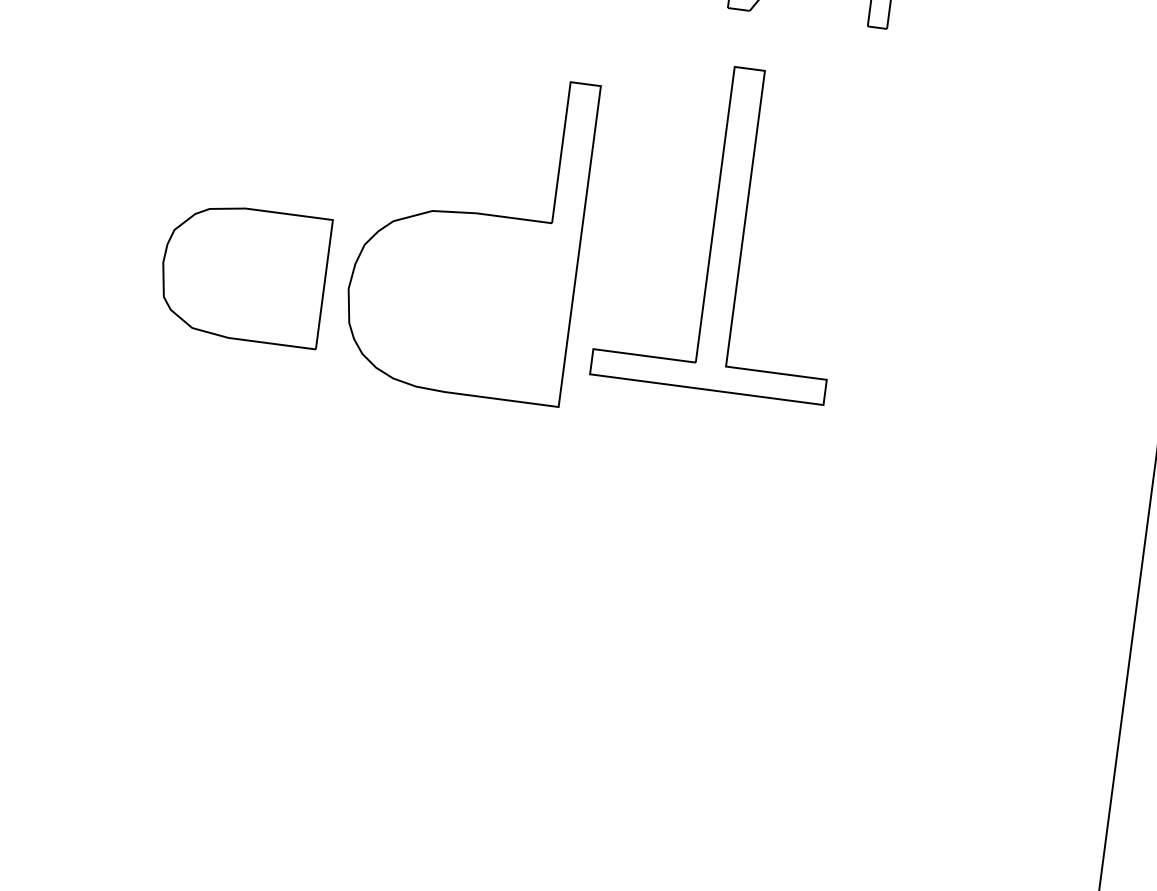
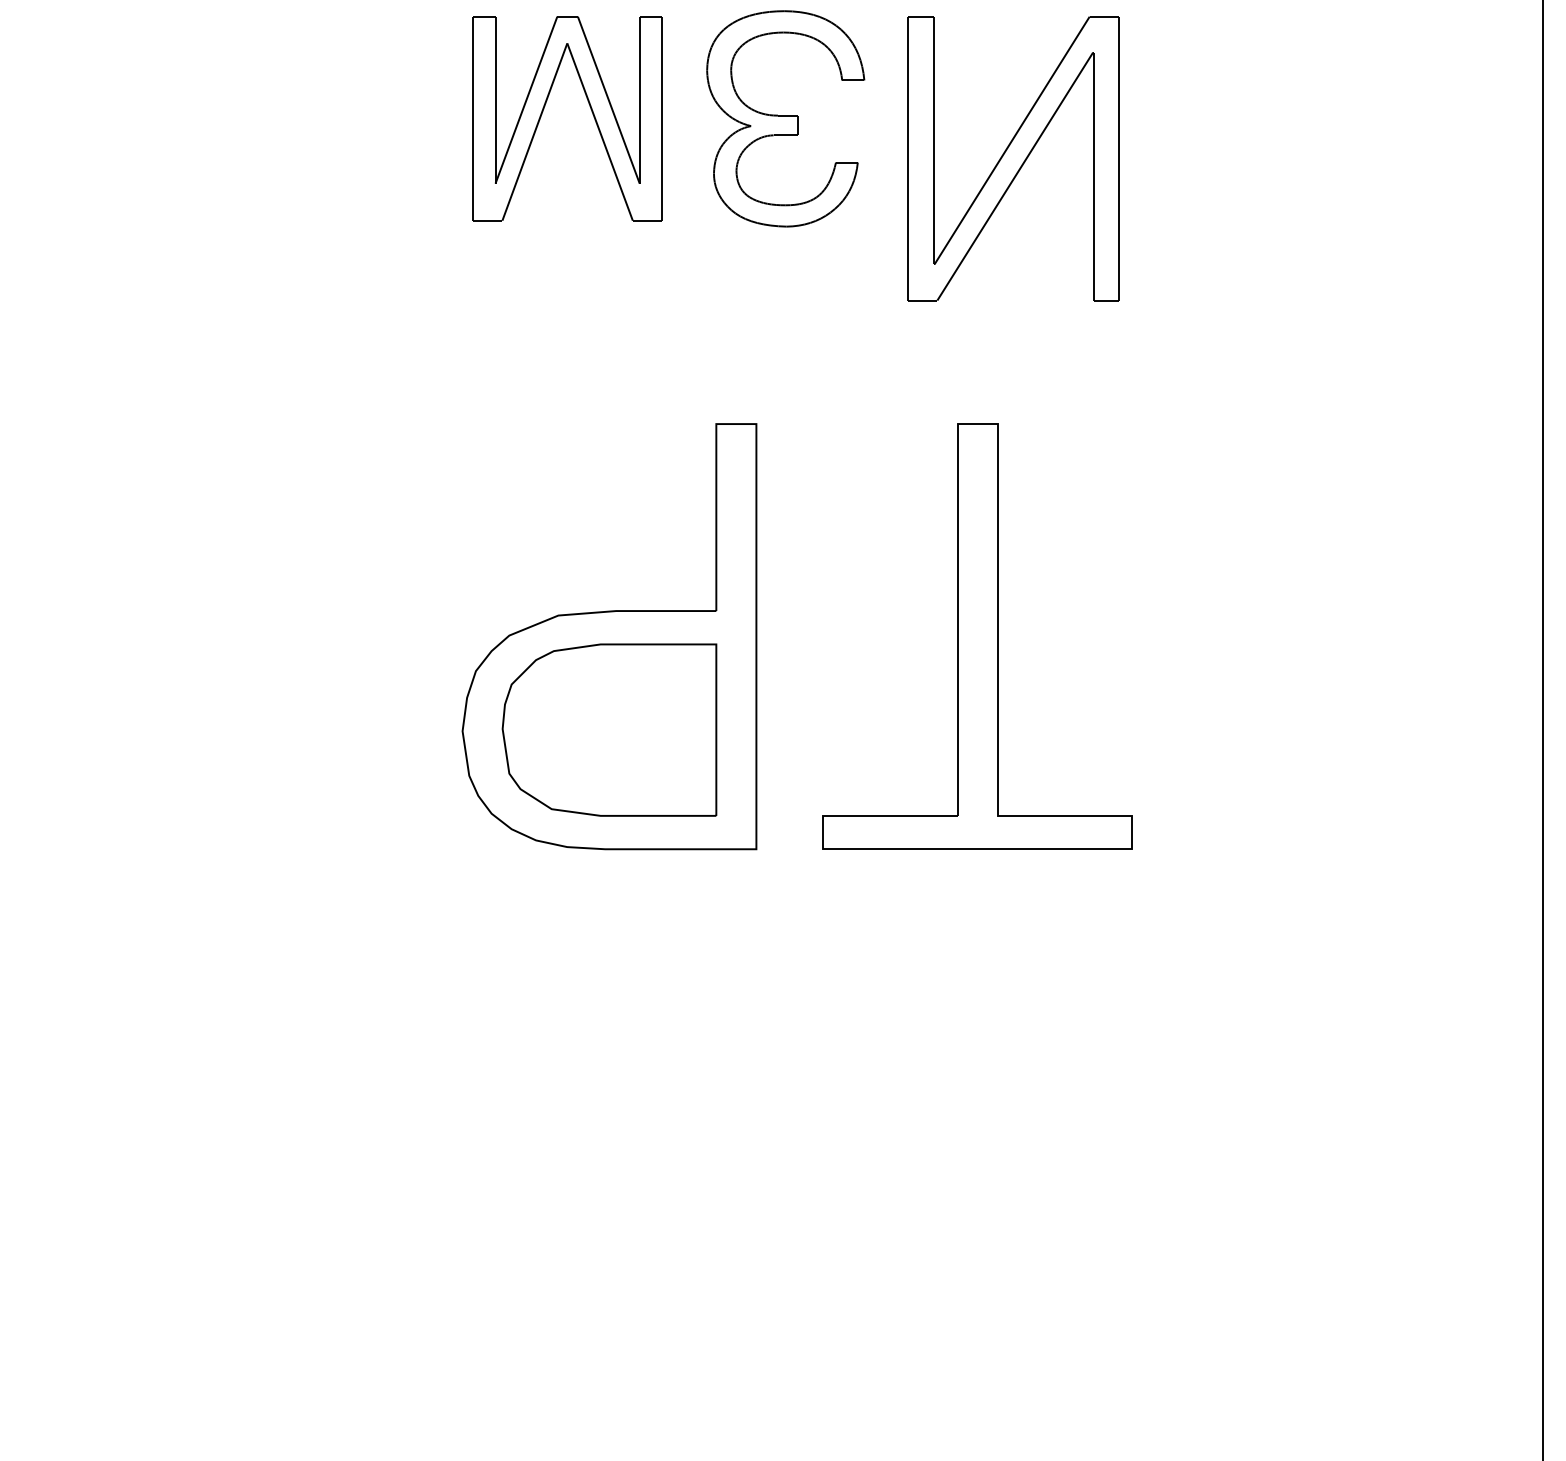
part: (728, 229) -> (977, 636), moved
part: (243, 273) -> (609, 729), moved

